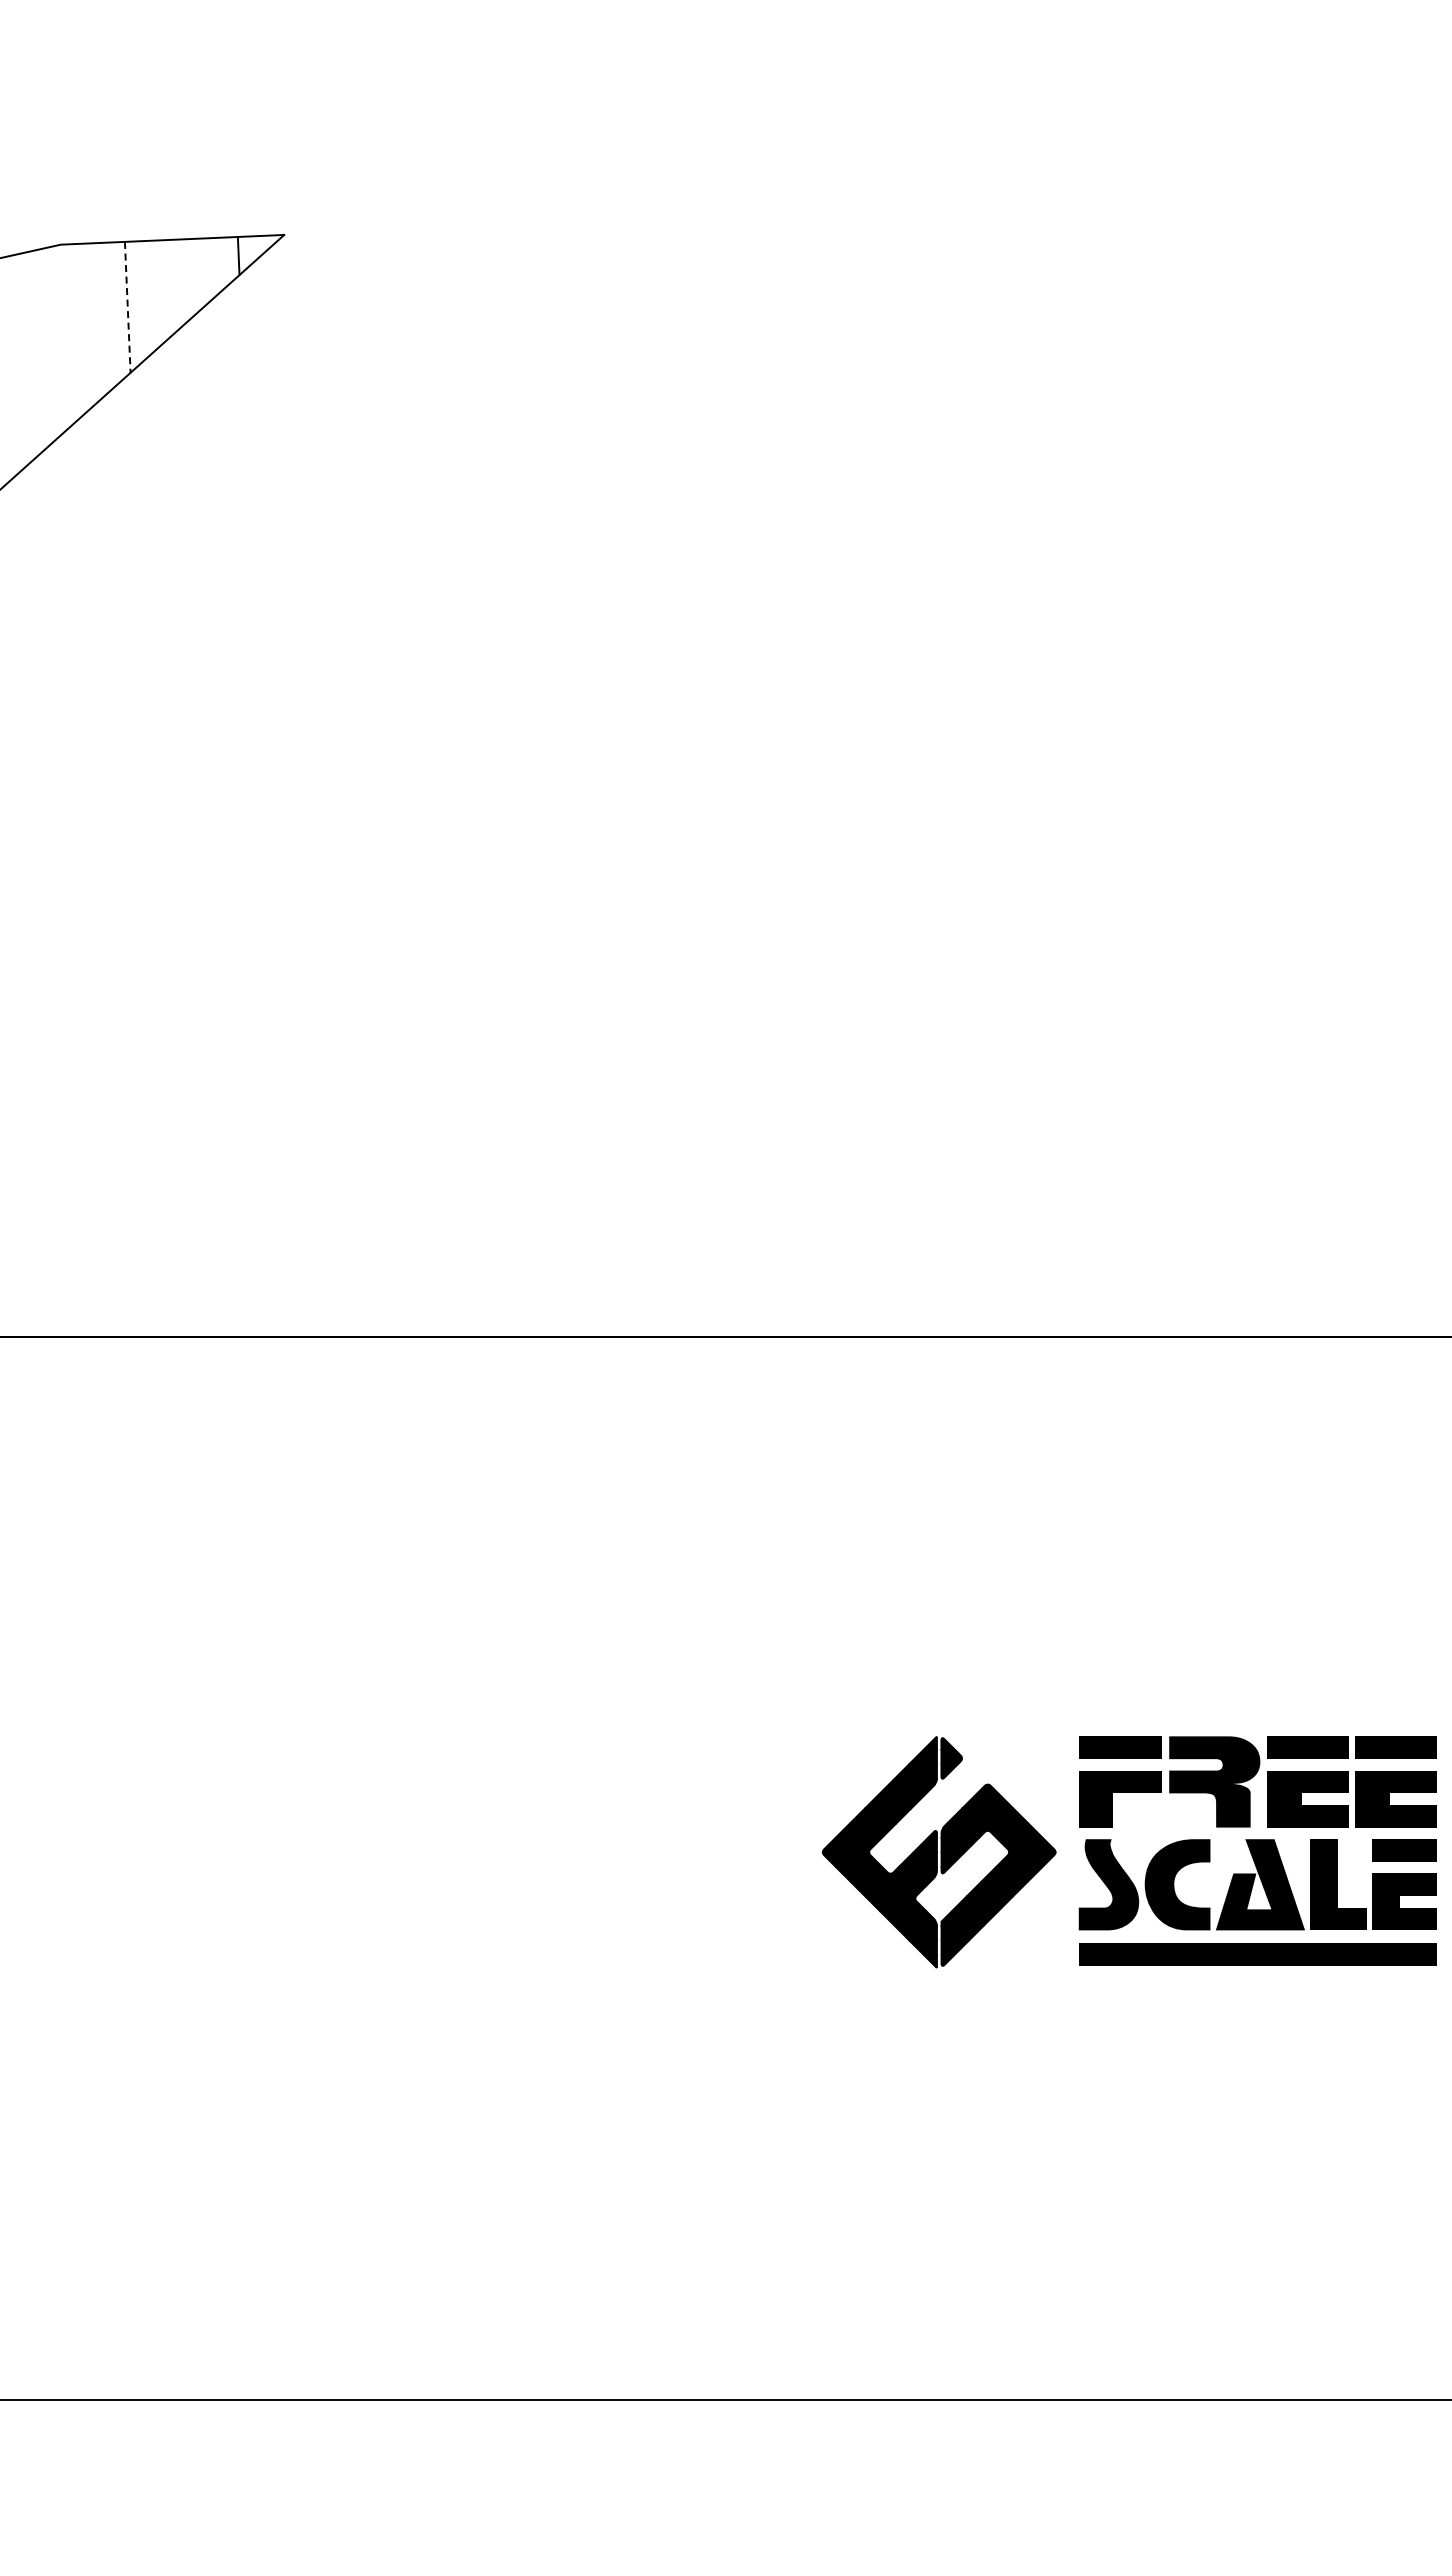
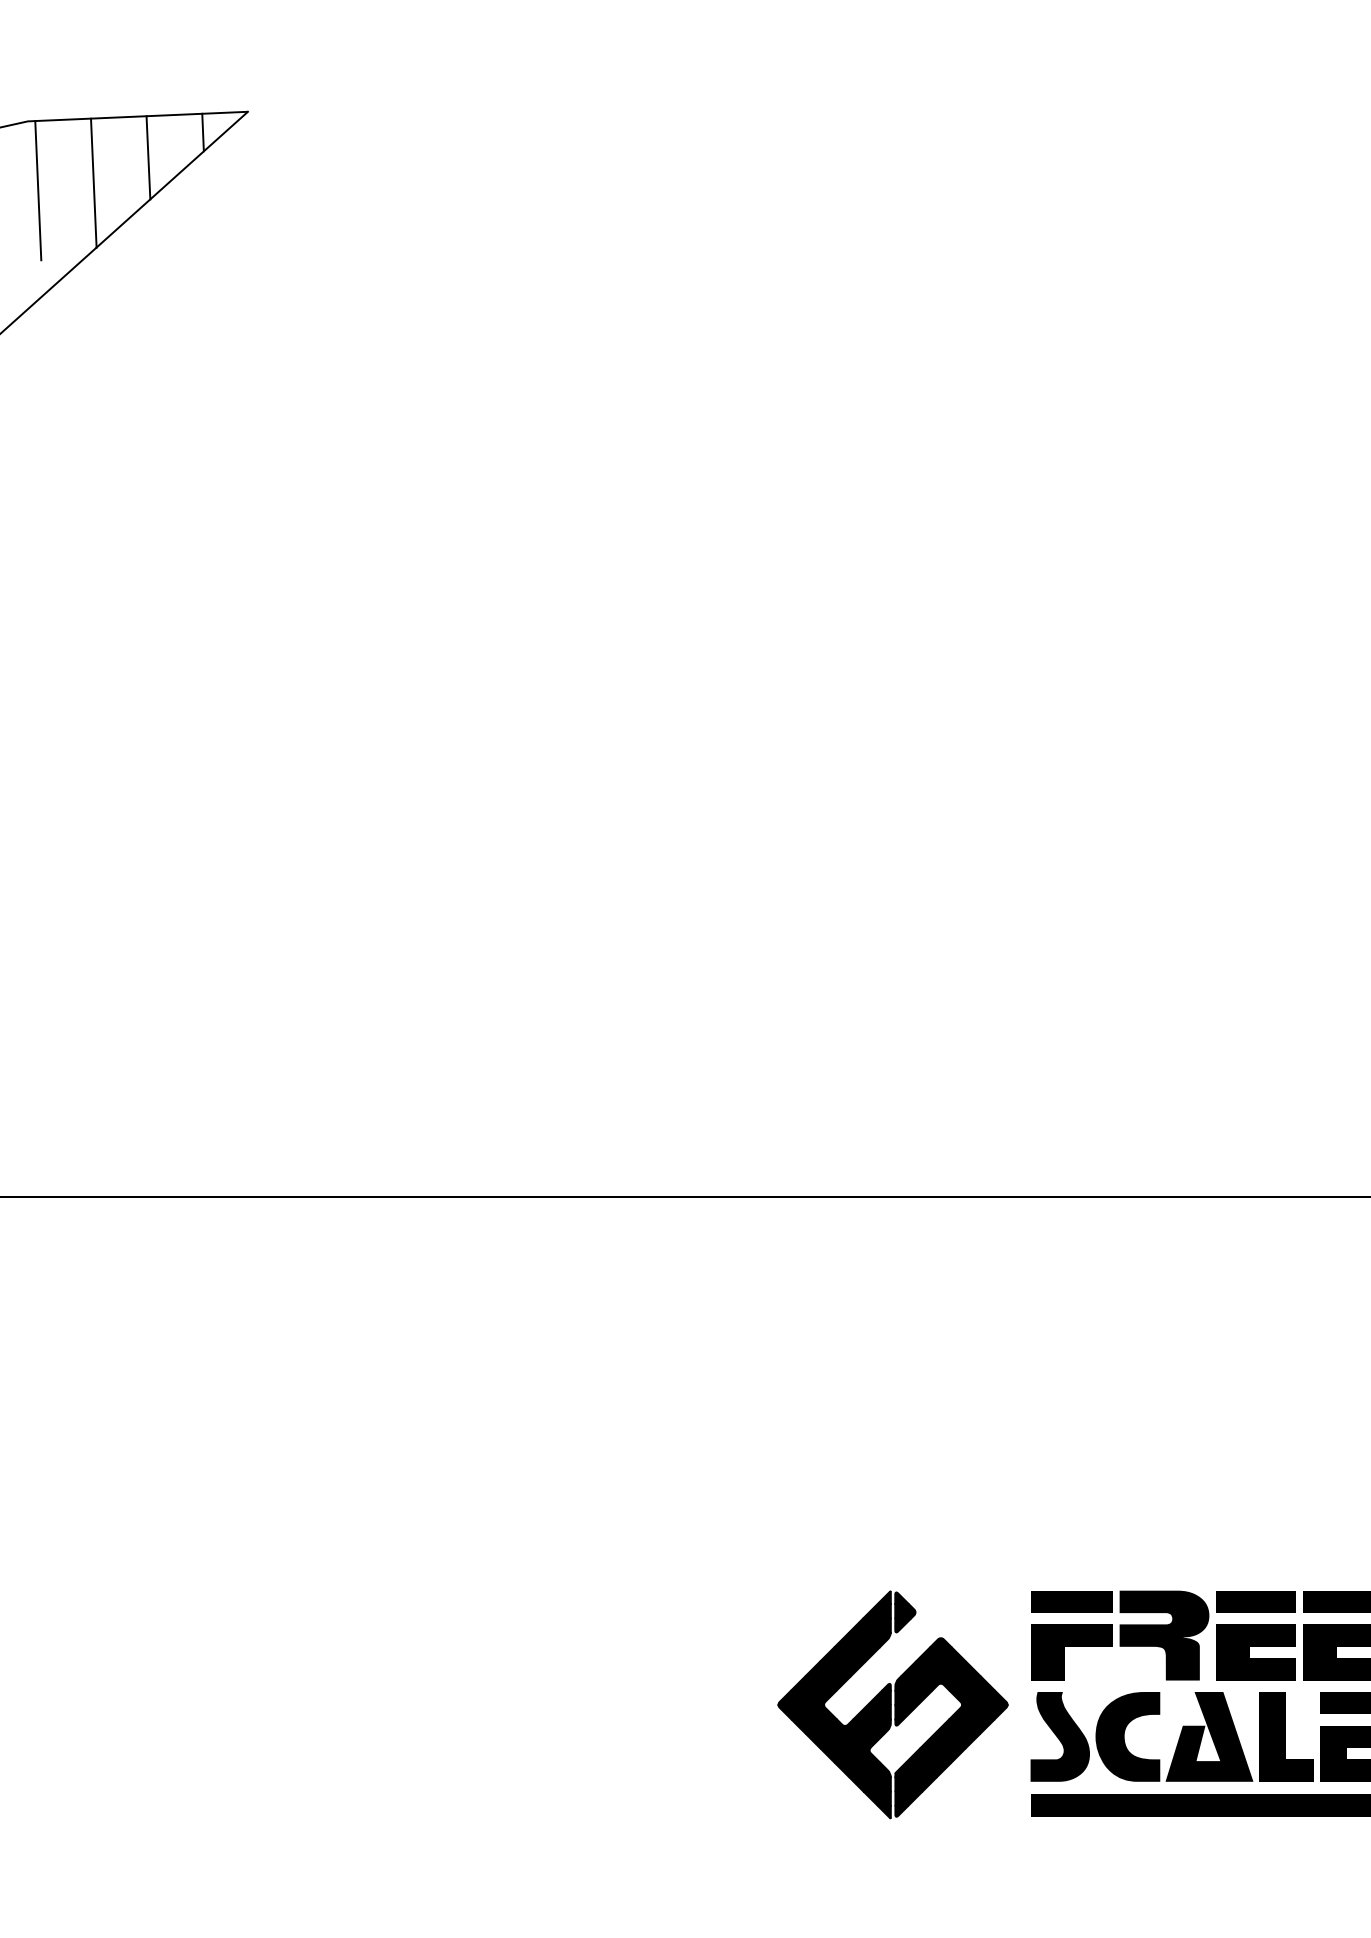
line: (183, 281) -> (148, 157), added
line: (127, 307) -> (93, 183), dashed -> solid
line: (71, 314) -> (38, 190), added

